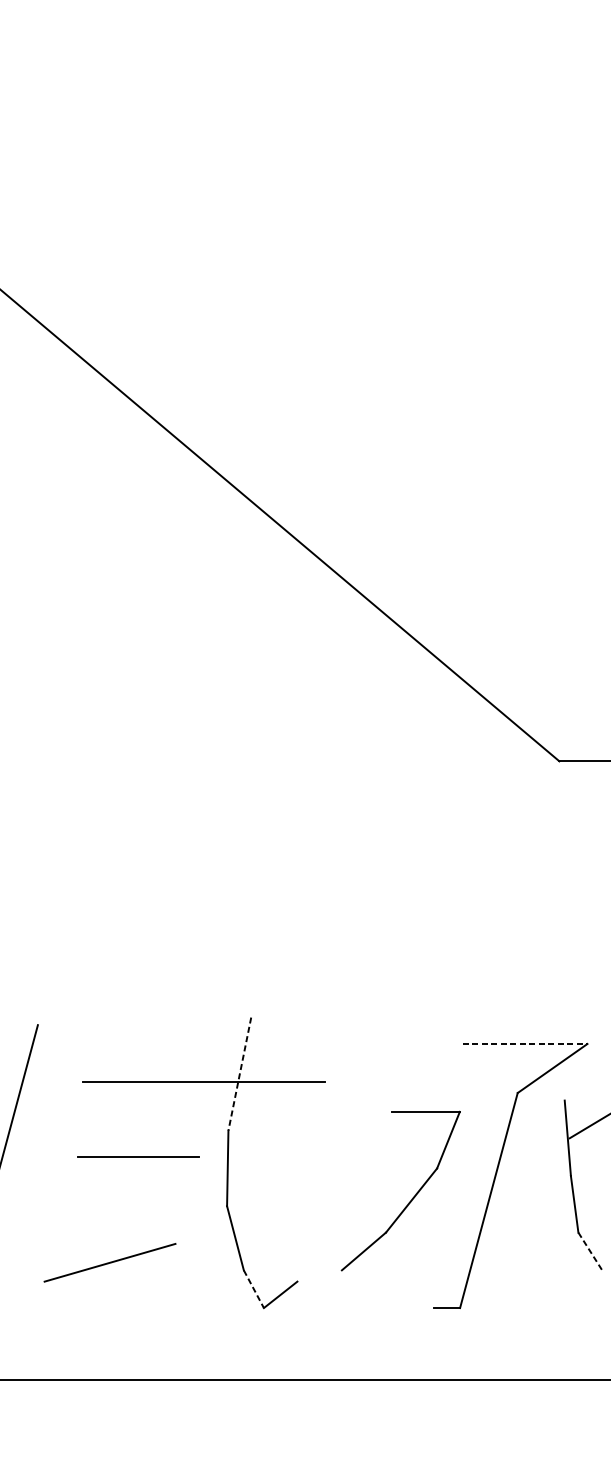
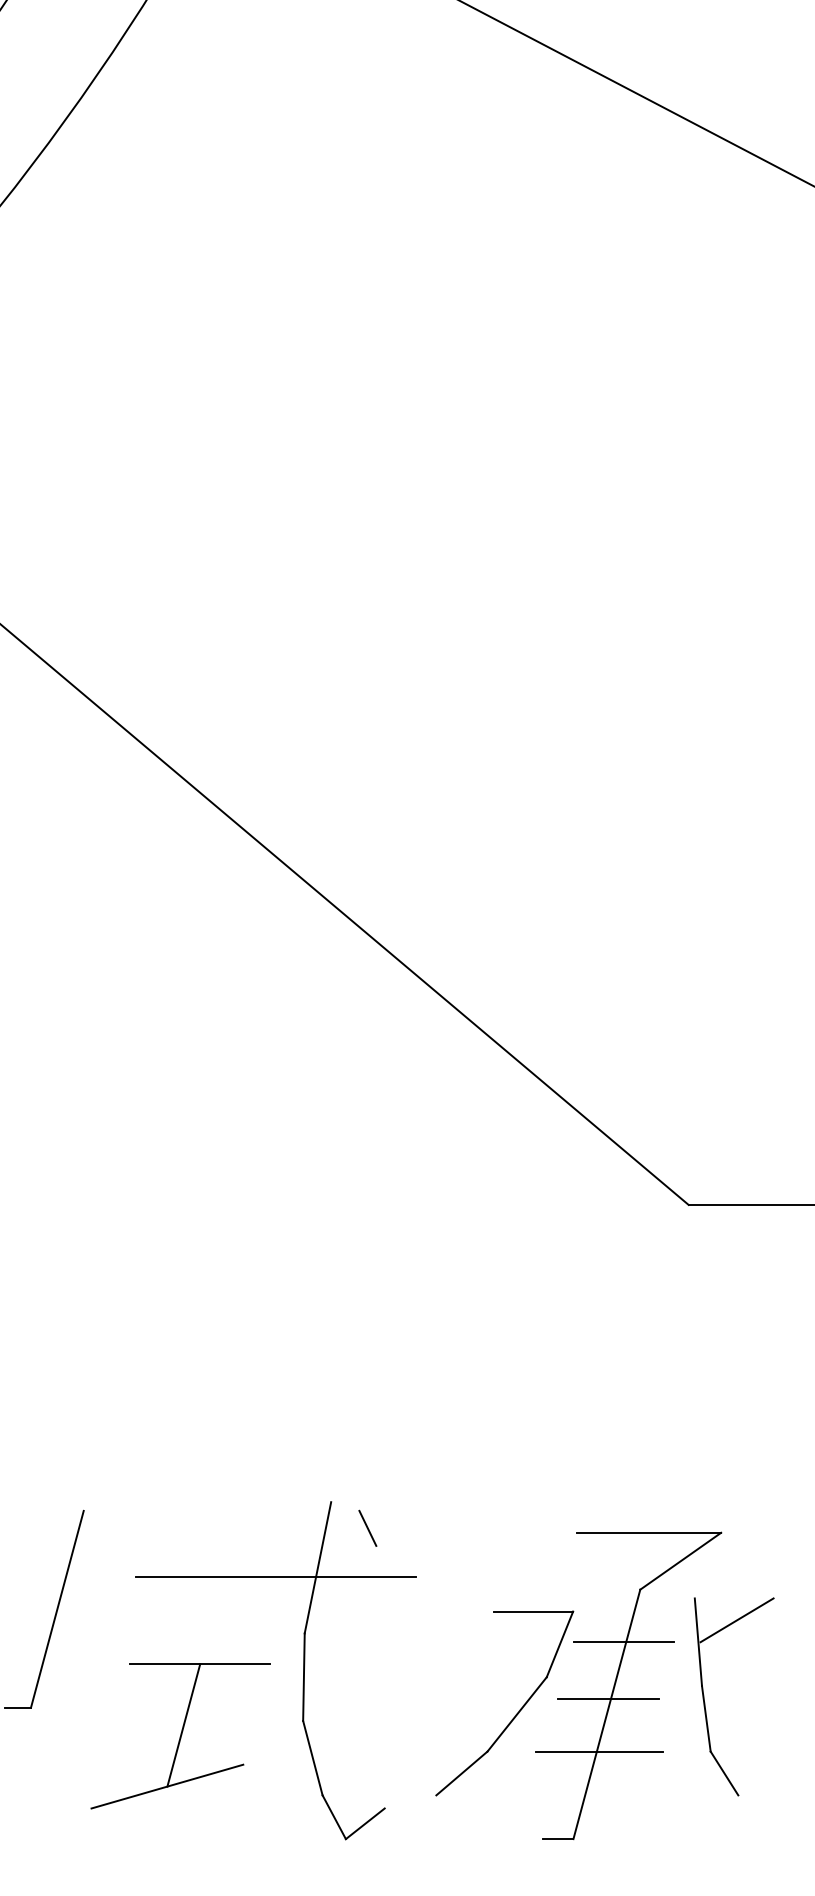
line: (282, 1039) -> (367, 1527), added
line: (525, 1043) -> (649, 1532), dashed -> solid
line: (239, 1073) -> (317, 1567), dashed -> solid
line: (503, 1138) -> (623, 1642), added
line: (490, 1187) -> (608, 1699), added
line: (123, 1210) -> (183, 1725), added
line: (481, 1232) -> (598, 1751), added
line: (590, 1251) -> (724, 1773), dashed -> solid
line: (254, 1289) -> (334, 1817), dashed -> solid

